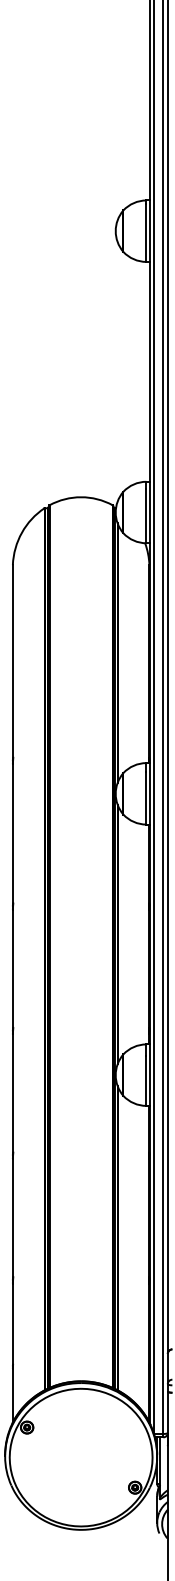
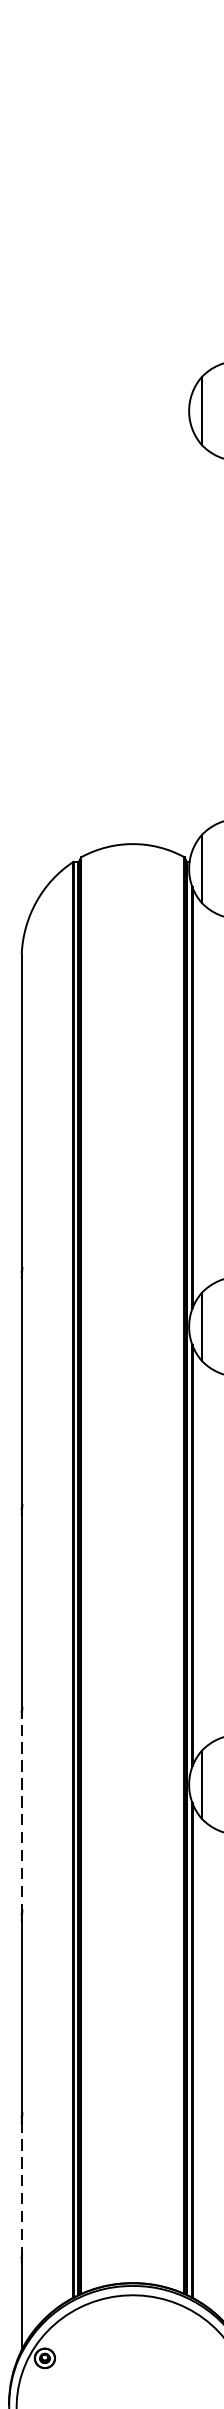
line: (12, 1094) -> (21, 1816), solid -> dashed
line: (12, 1324) -> (21, 2190), solid -> dashed

